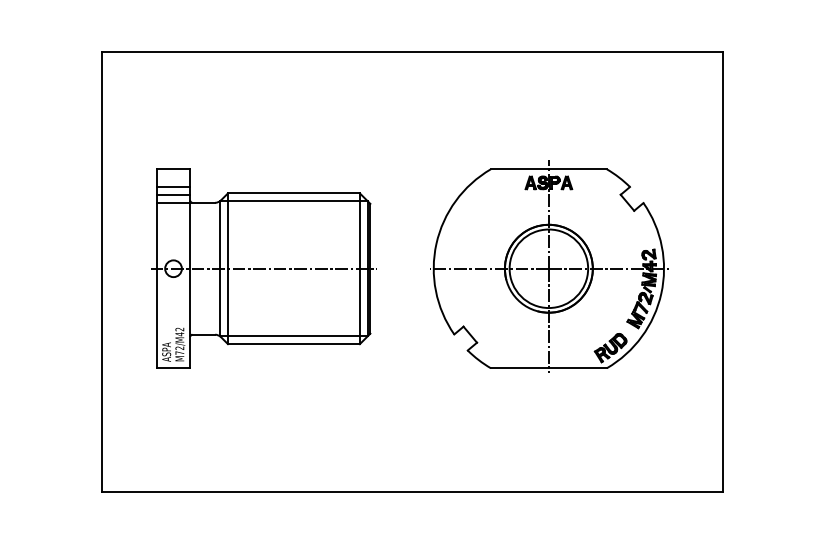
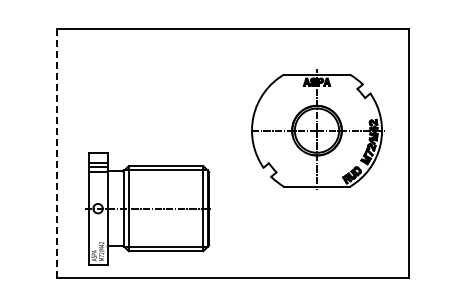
part: (549, 266) -> (317, 129), moved
part: (261, 268) -> (147, 208), moved
line: (101, 272) -> (57, 153), solid -> dashed

